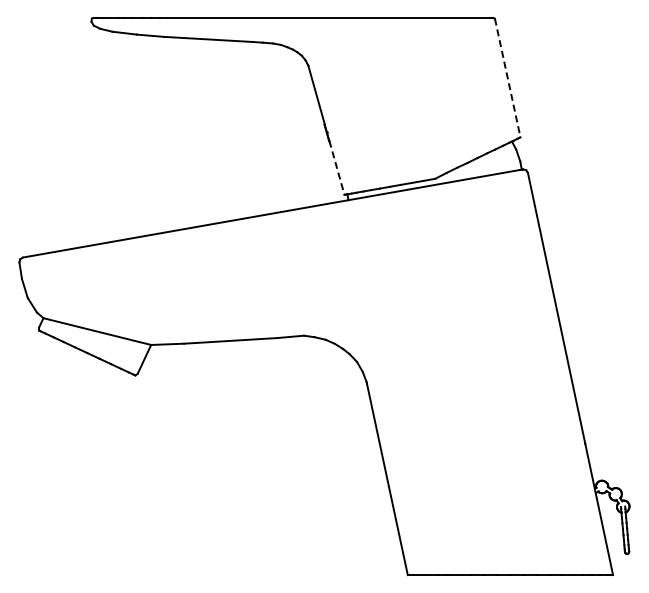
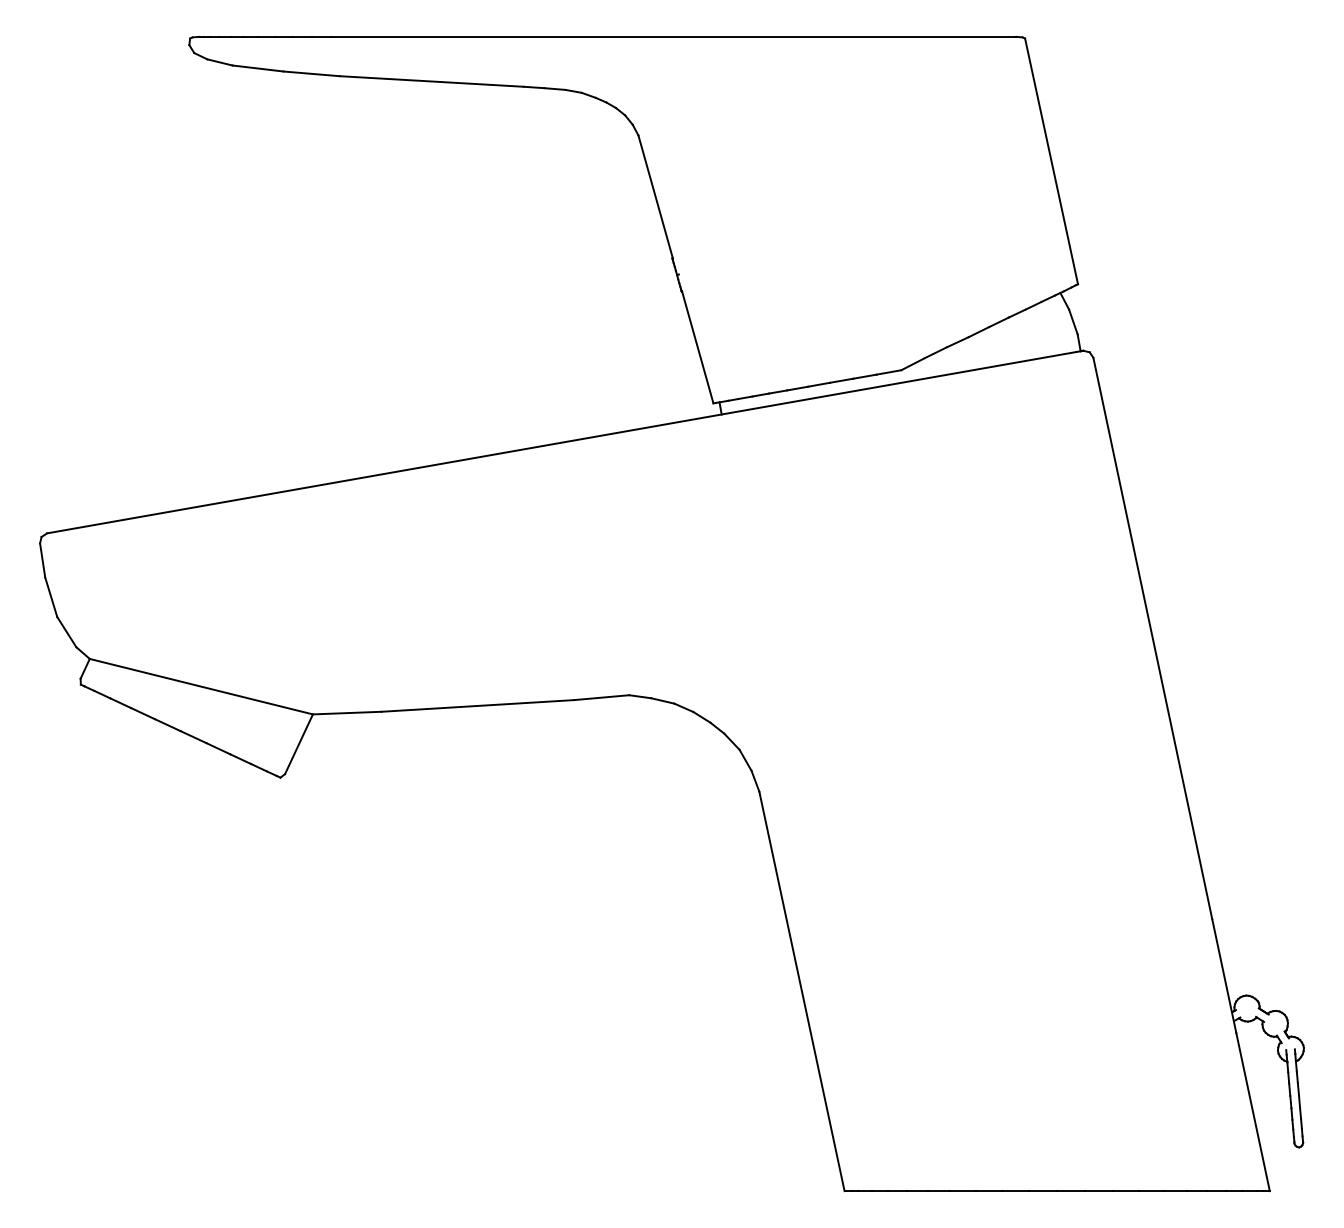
line: (507, 78) -> (1051, 162), dashed -> solid
line: (337, 168) -> (698, 348), dashed -> solid

